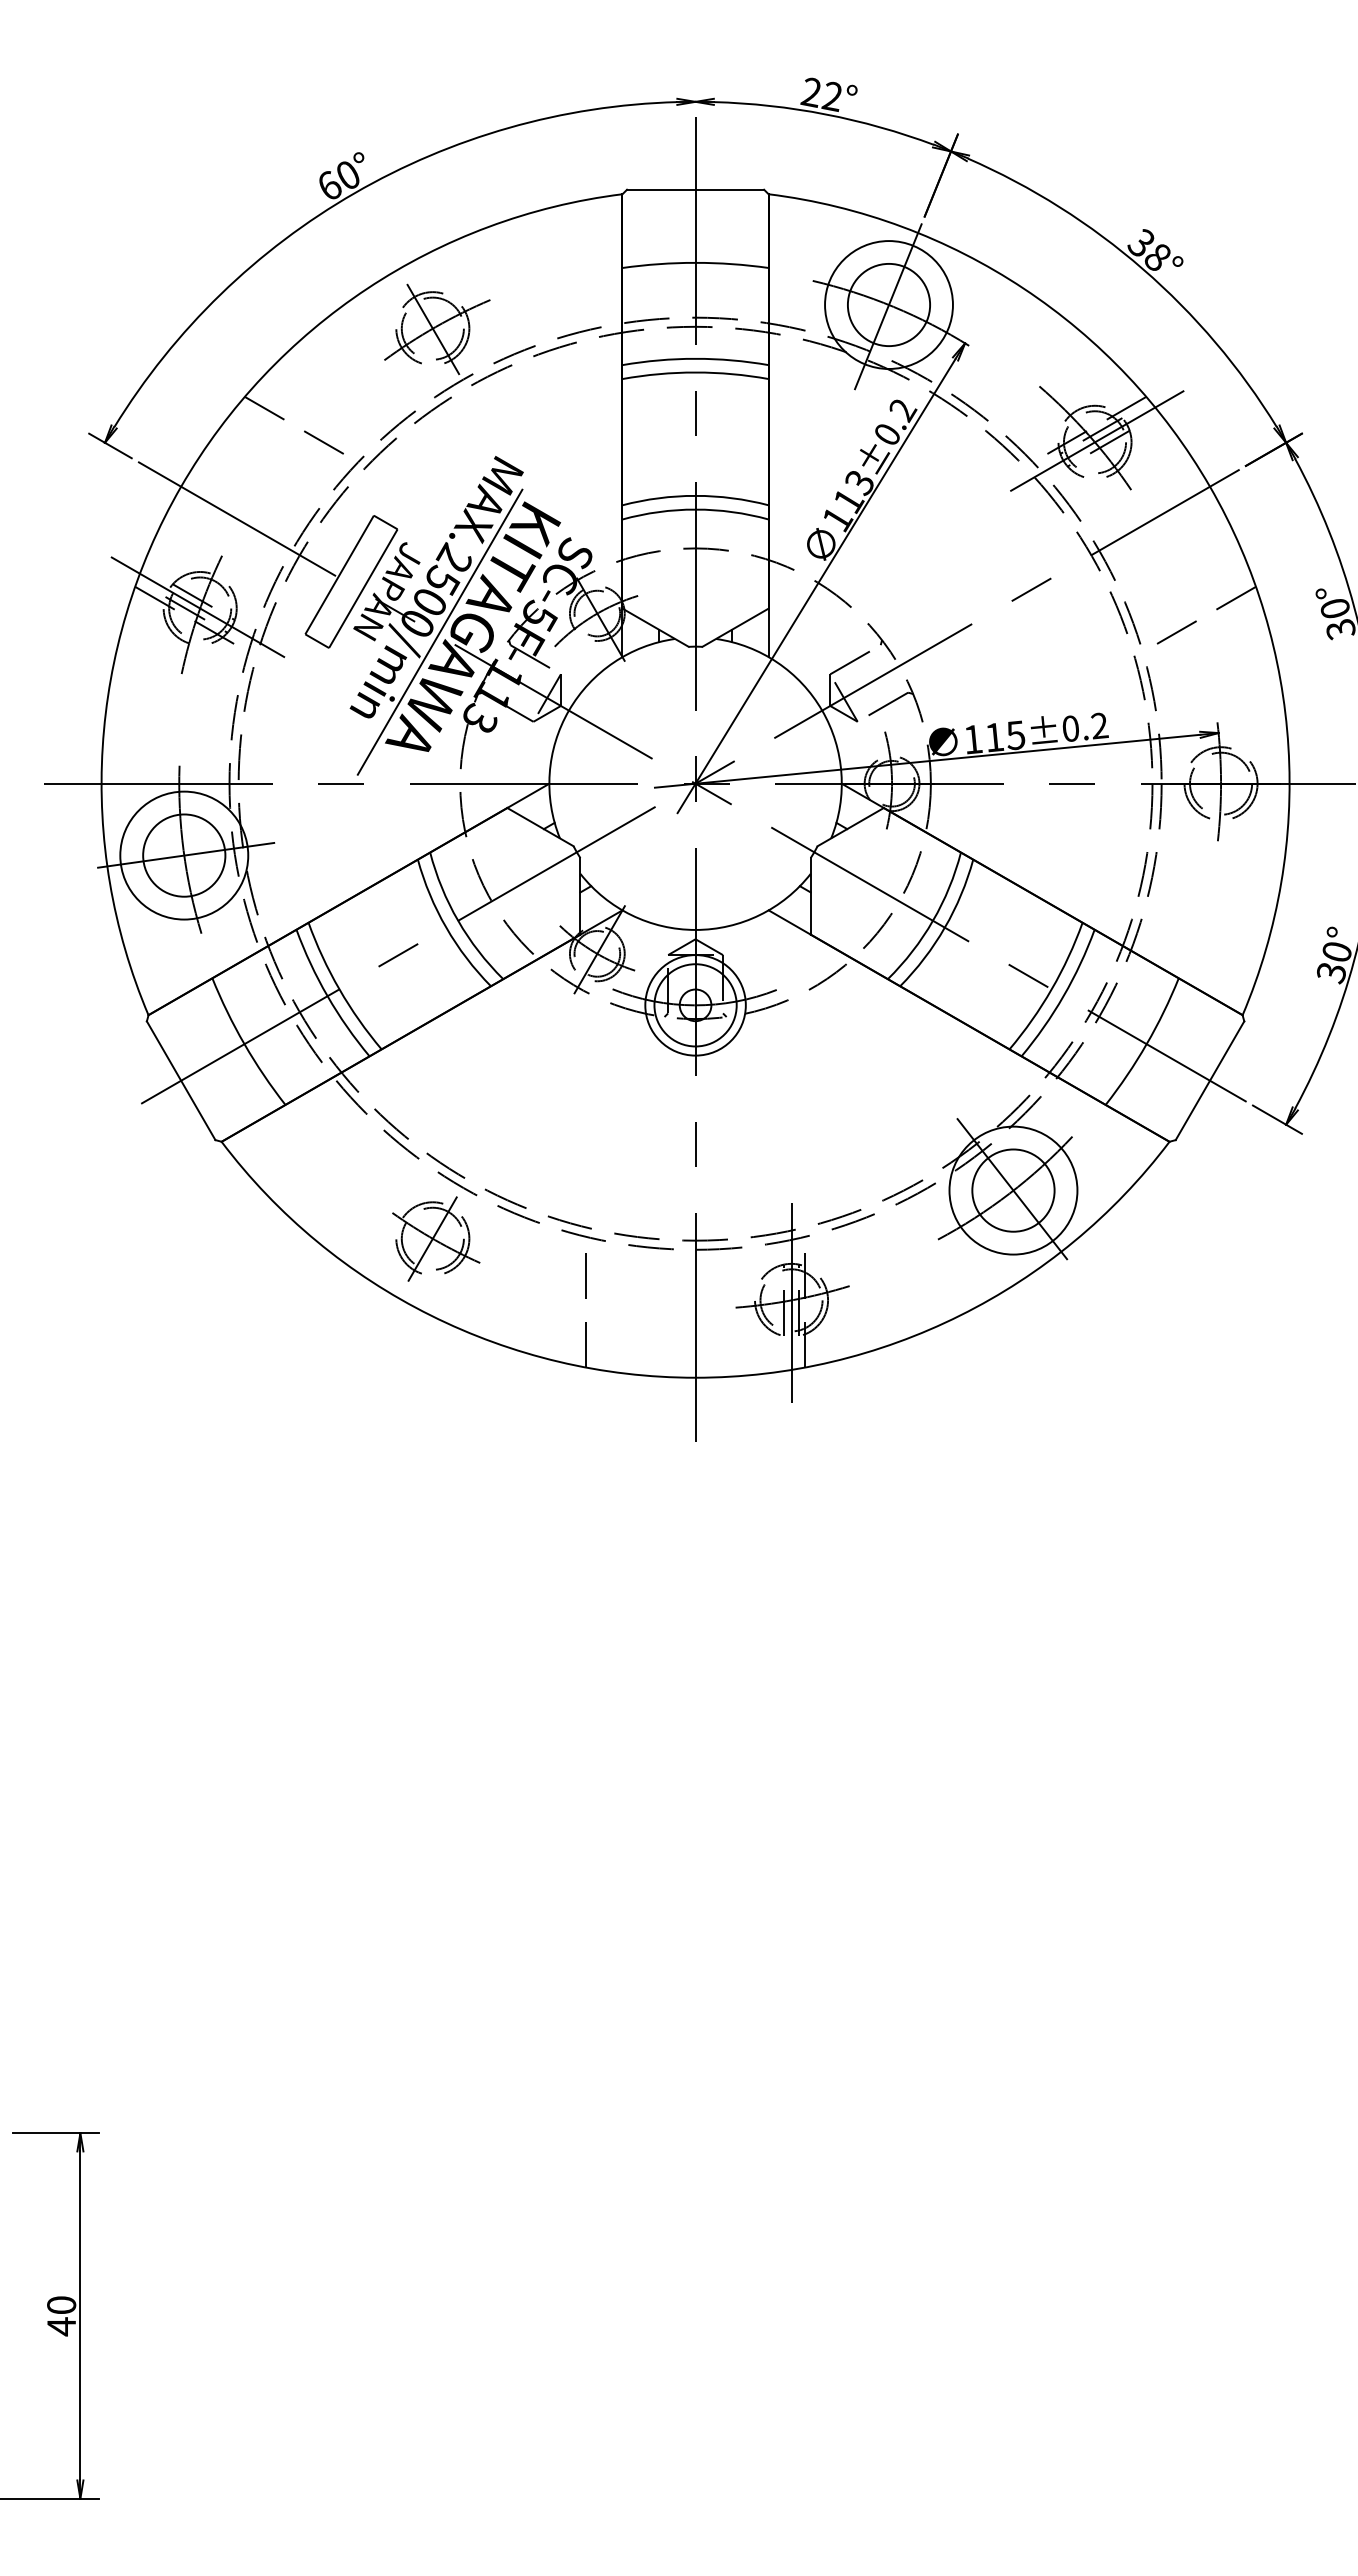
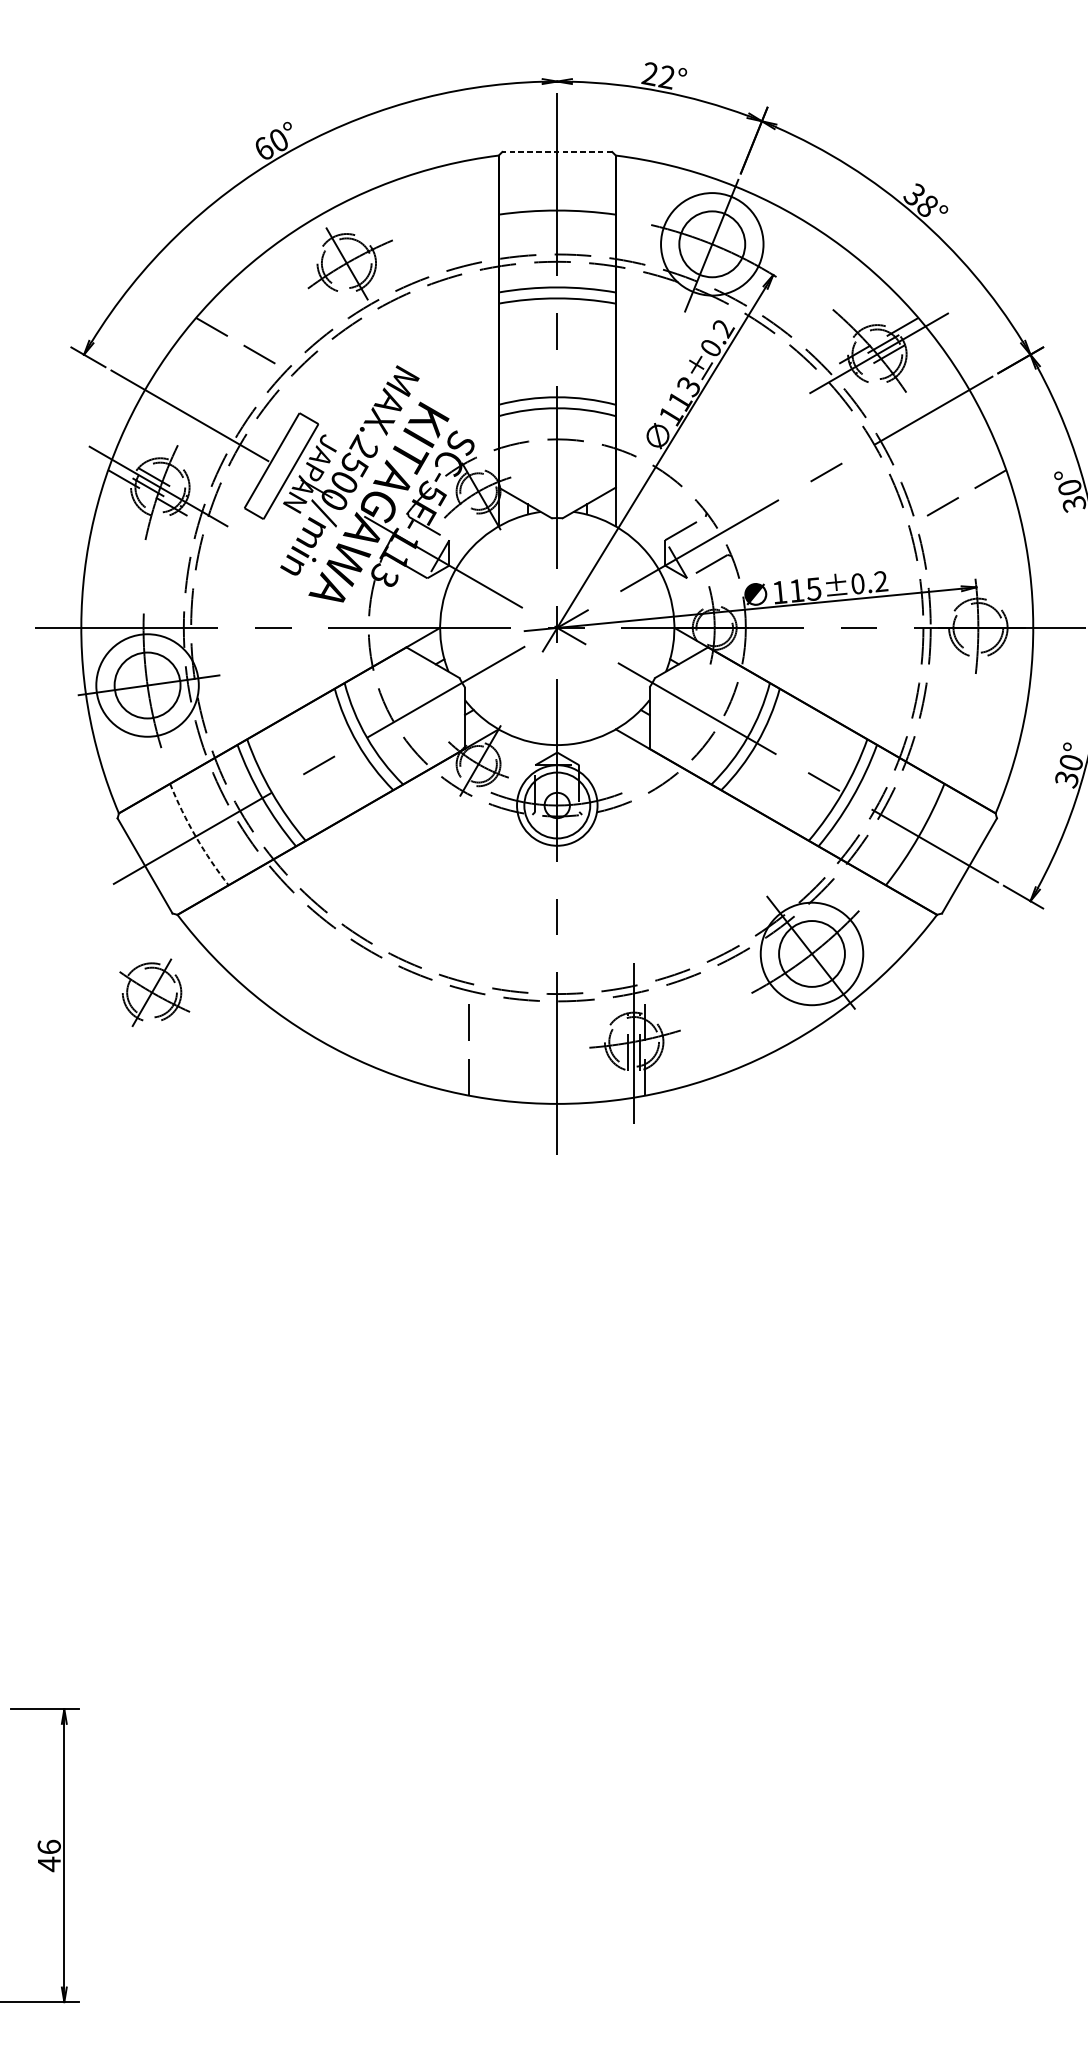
line: (695, 189) -> (557, 151), solid -> dashed
line: (439, 631) -> (352, 505), removed
arc: (244, 1044) -> (195, 836), solid -> dashed
part: (436, 1238) -> (154, 992), moved
text: (61, 2304) -> (49, 1846), 40 -> 46

